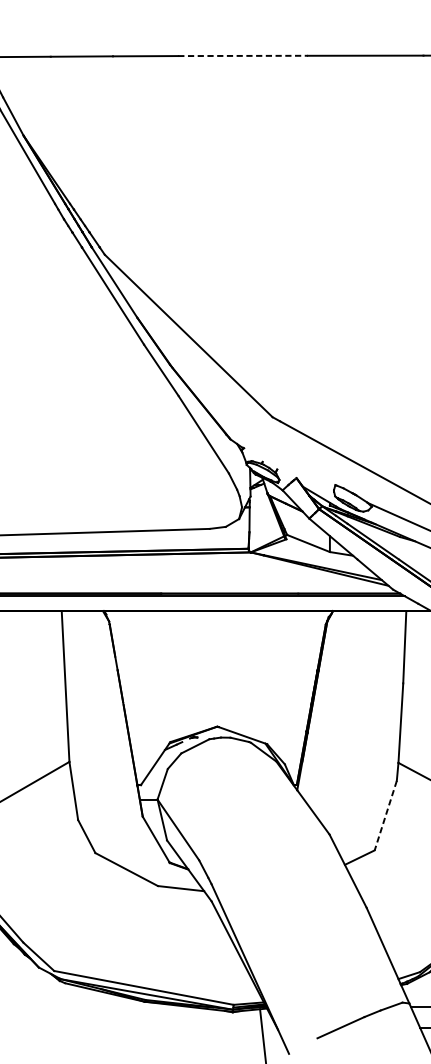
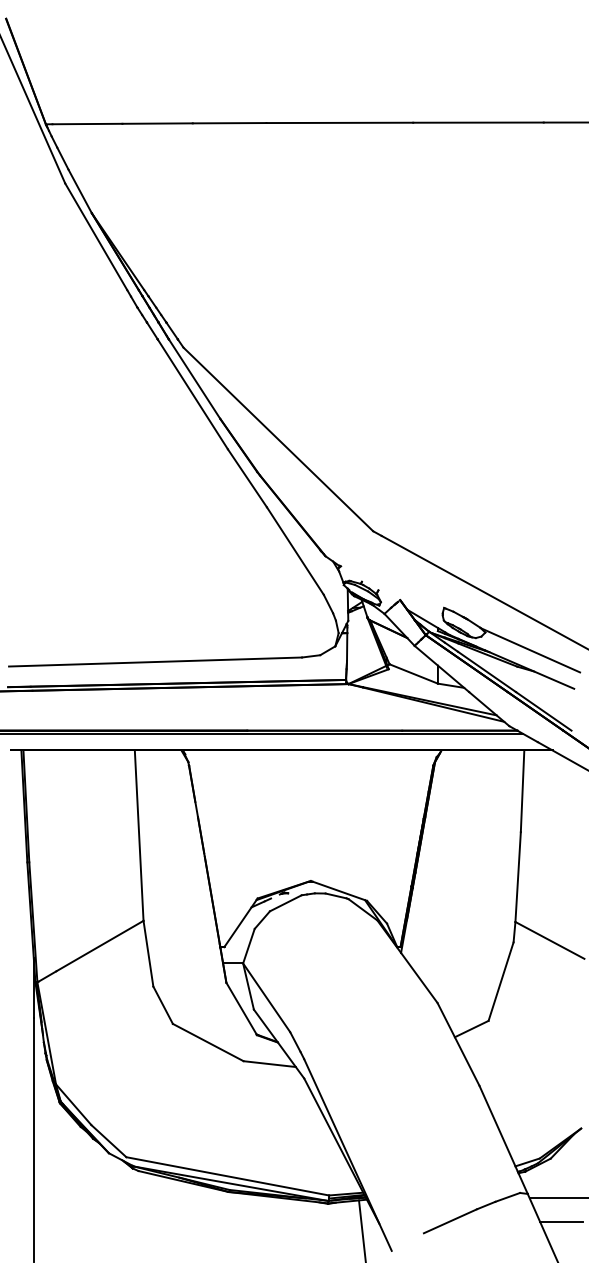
line: (243, 55) -> (340, 122), dashed -> solid
line: (385, 816) -> (500, 982), dashed -> solid

